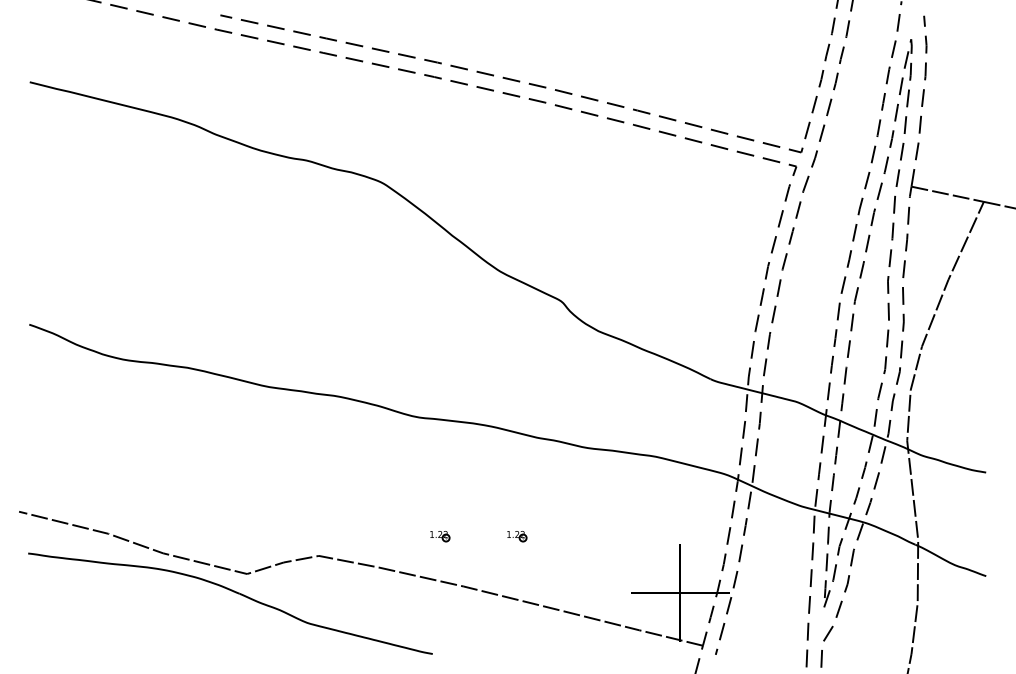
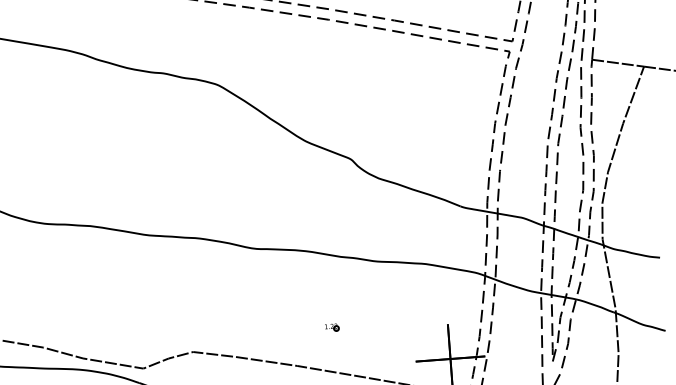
part: (440, 536) -> (278, 331), removed

